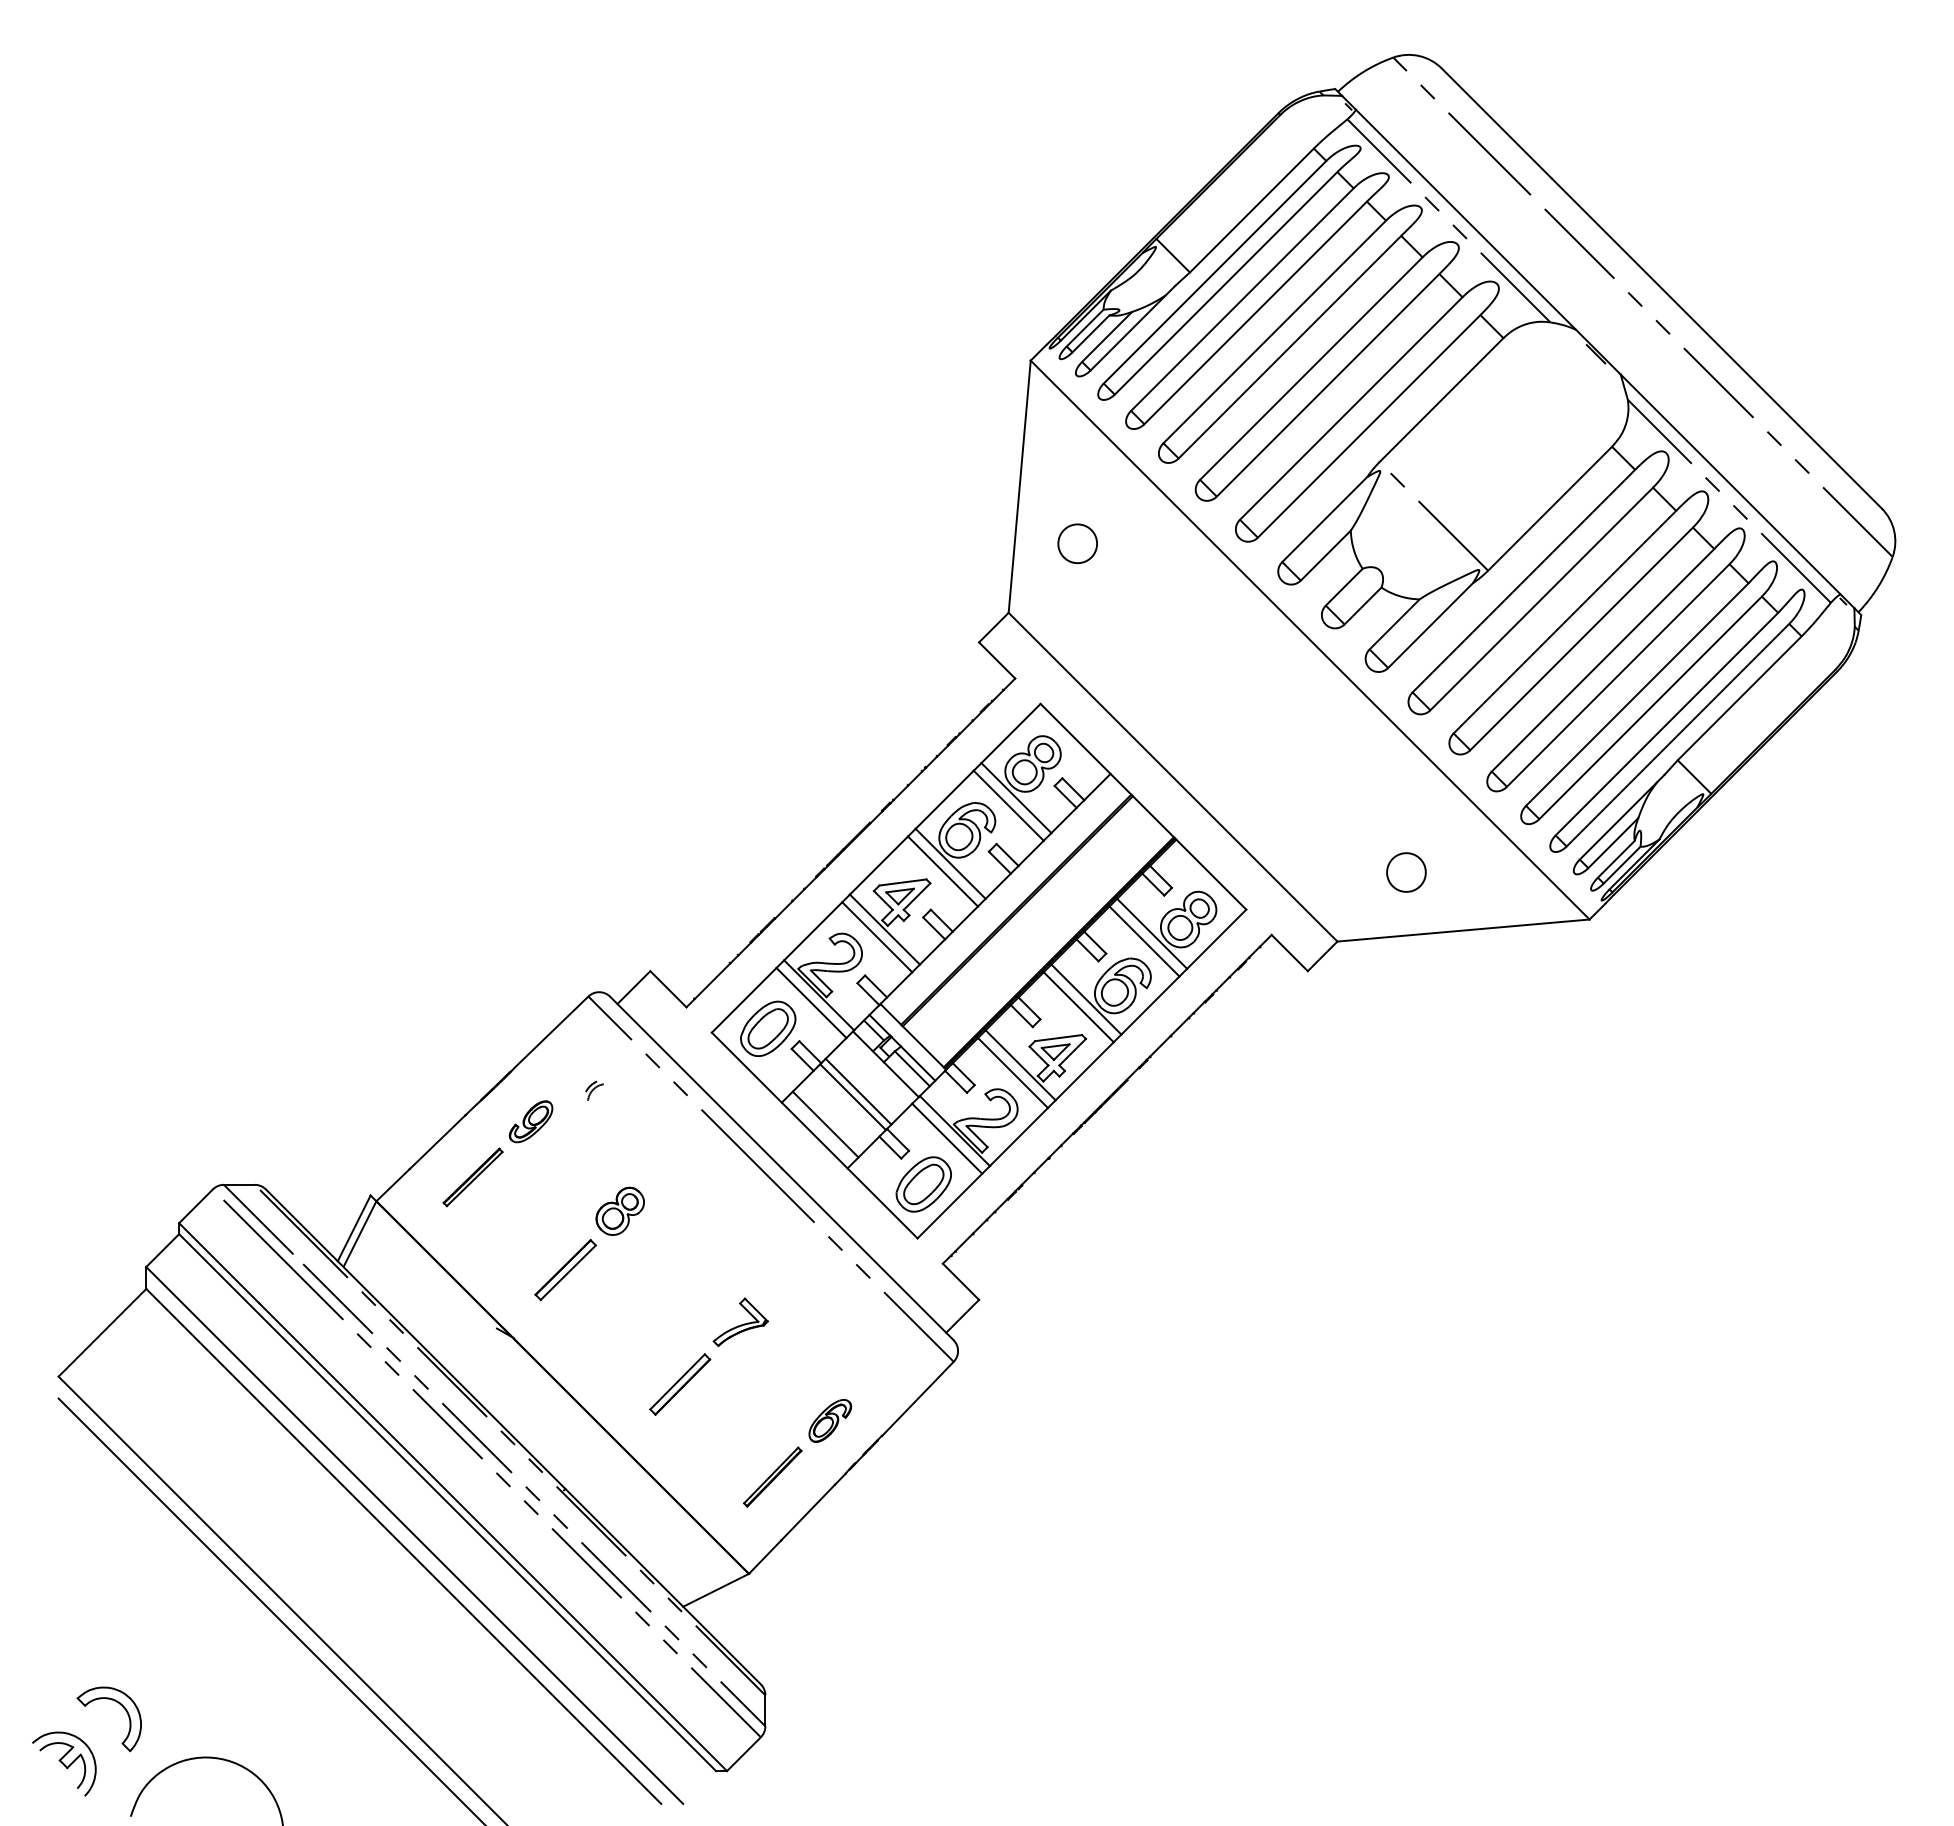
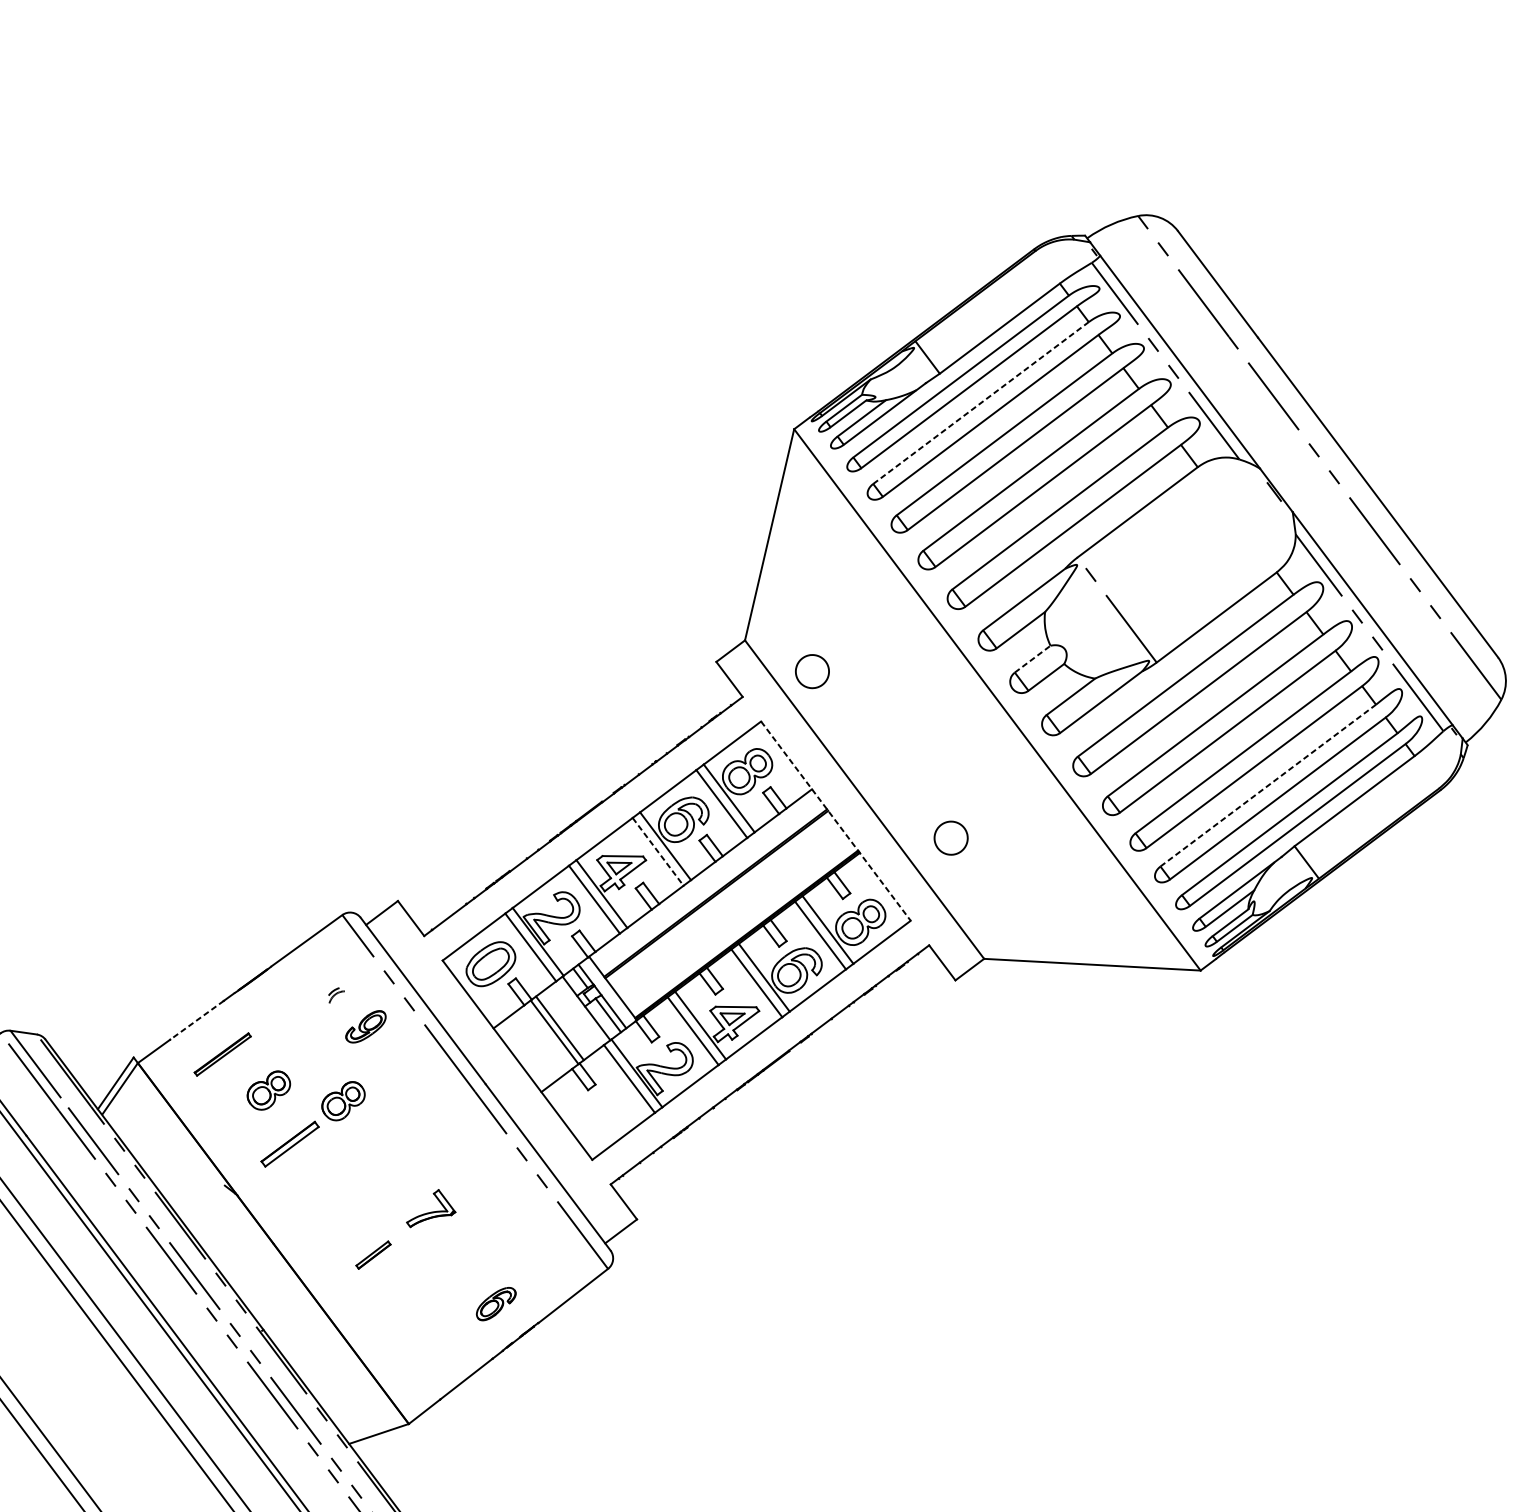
line: (1242, 299) -> (981, 402), solid -> dashed
part: (1077, 543) -> (812, 671), moved
line: (1344, 586) -> (1032, 658), solid -> dashed
line: (1637, 694) -> (1268, 785), solid -> dashed
line: (1143, 807) -> (835, 821), solid -> dashed
line: (943, 871) -> (658, 851), solid -> dashed
part: (1406, 872) -> (951, 838), moved
part: (530, 1121) -> (365, 1026), moved
line: (825, 1124) -> (527, 1052), removed
line: (437, 1142) -> (196, 1020), solid -> dashed
part: (923, 1184) -> (603, 1114), removed
part: (531, 1210) -> (268, 1089), added
part: (680, 1384) -> (373, 1255), size x0.6
part: (772, 1476) -> (440, 1344), removed

